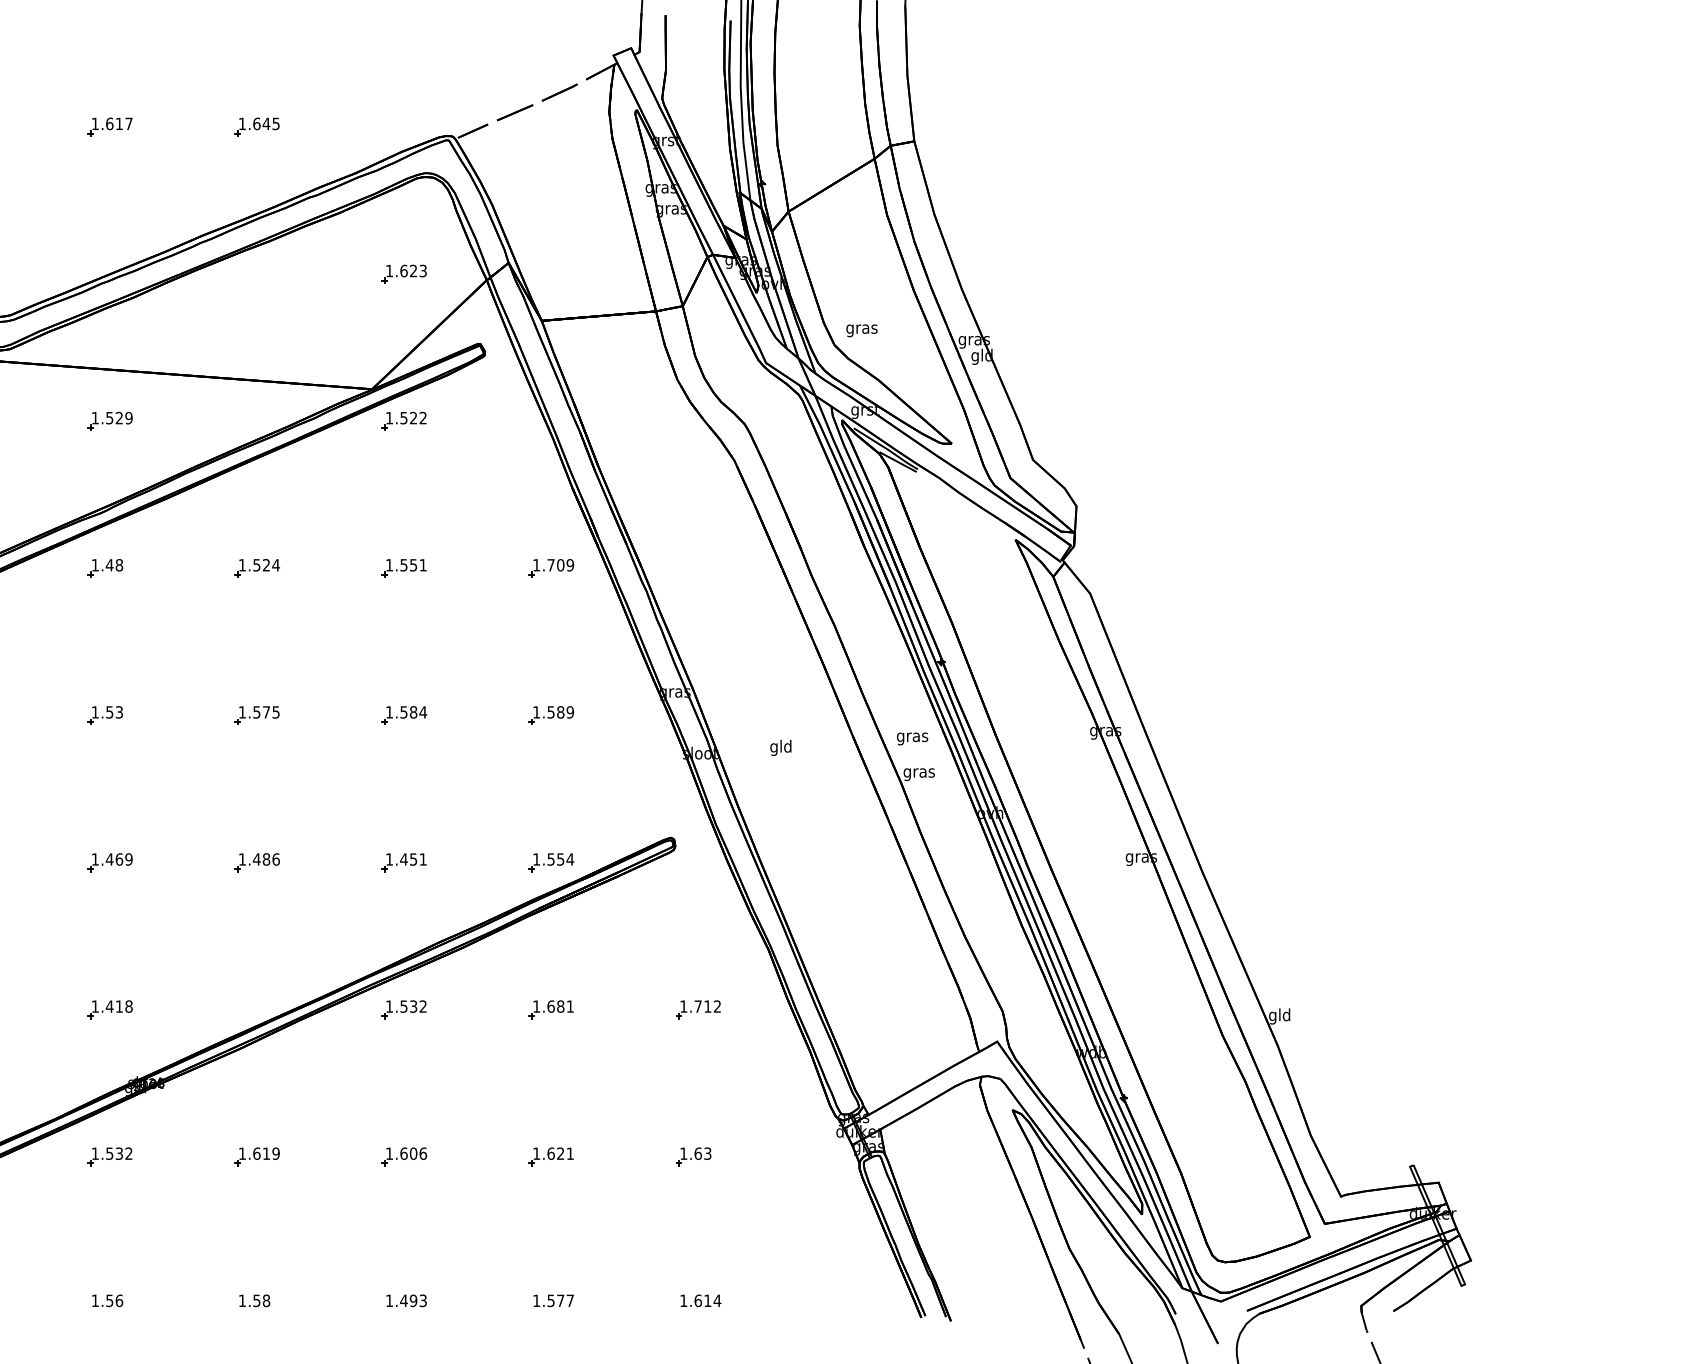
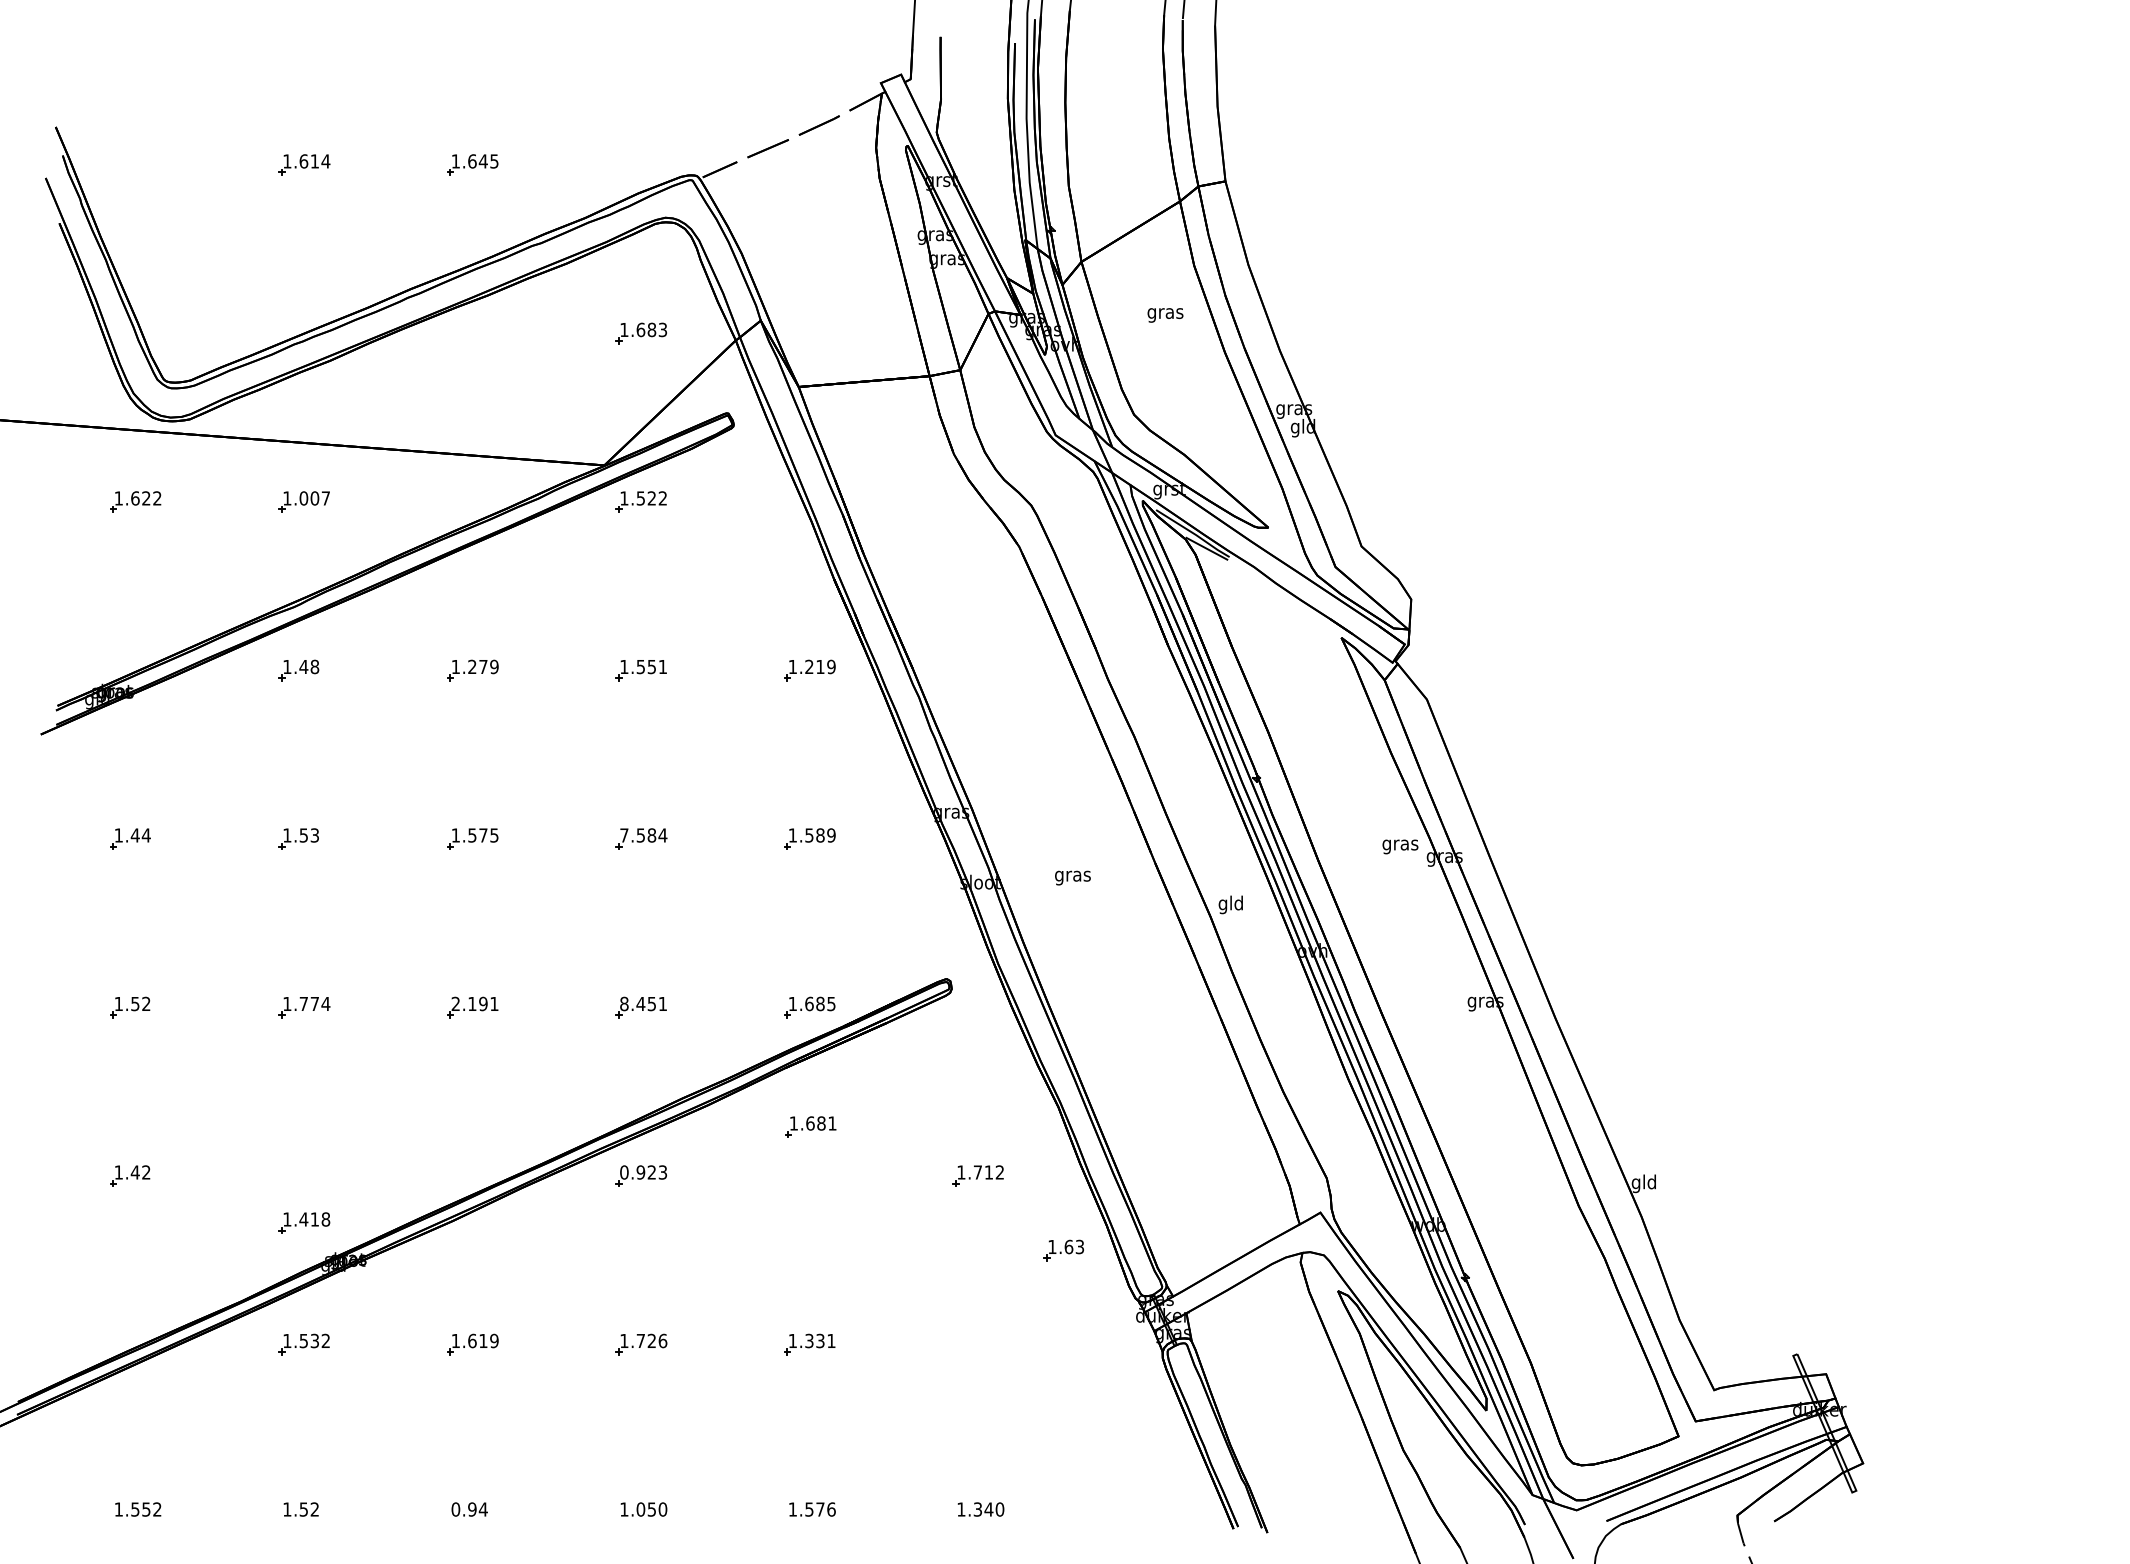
text: (128, 123) -> (325, 161), 1.617 -> 1.614
text: (413, 270) -> (651, 329), 1.623 -> 1.683
text: (861, 330) -> (1165, 315), moved
text: (119, 418) -> (314, 498), 1.529 -> 1.007
text: (266, 564) -> (483, 666), 1.524 -> 1.279
text: (555, 564) -> (814, 666), 1.709 -> 1.219
text: (389, 712) -> (624, 835), 1.584 -> 7.584
text: (912, 738) -> (1400, 846), moved
text: (780, 748) -> (1072, 876), gld -> gras
text: (919, 772) -> (1231, 904), gras -> gld
text: (119, 859) -> (314, 1003), 1.469 -> 1.774
text: (258, 859) -> (474, 1003), 1.486 -> 2.191
text: (389, 859) -> (624, 1003), 1.451 -> 8.451
text: (560, 859) -> (820, 1003), 1.554 -> 1.685
text: (406, 1006) -> (643, 1172), 1.532 -> 0.923
part: (110, 1009) -> (304, 1222), moved
part: (551, 1009) -> (810, 1126), moved
text: (408, 1153) -> (646, 1340), 1.606 -> 1.726
text: (555, 1153) -> (814, 1340), 1.621 -> 1.331
part: (693, 1156) -> (1063, 1250), moved
text: (119, 1300) -> (314, 1509), 1.56 -> 1.52
text: (254, 1300) -> (469, 1509), 1.58 -> 0.94
text: (413, 1300) -> (651, 1509), 1.493 -> 1.050
text: (570, 1300) -> (831, 1509), 1.577 -> 1.576
text: (707, 1300) -> (988, 1509), 1.614 -> 1.340

